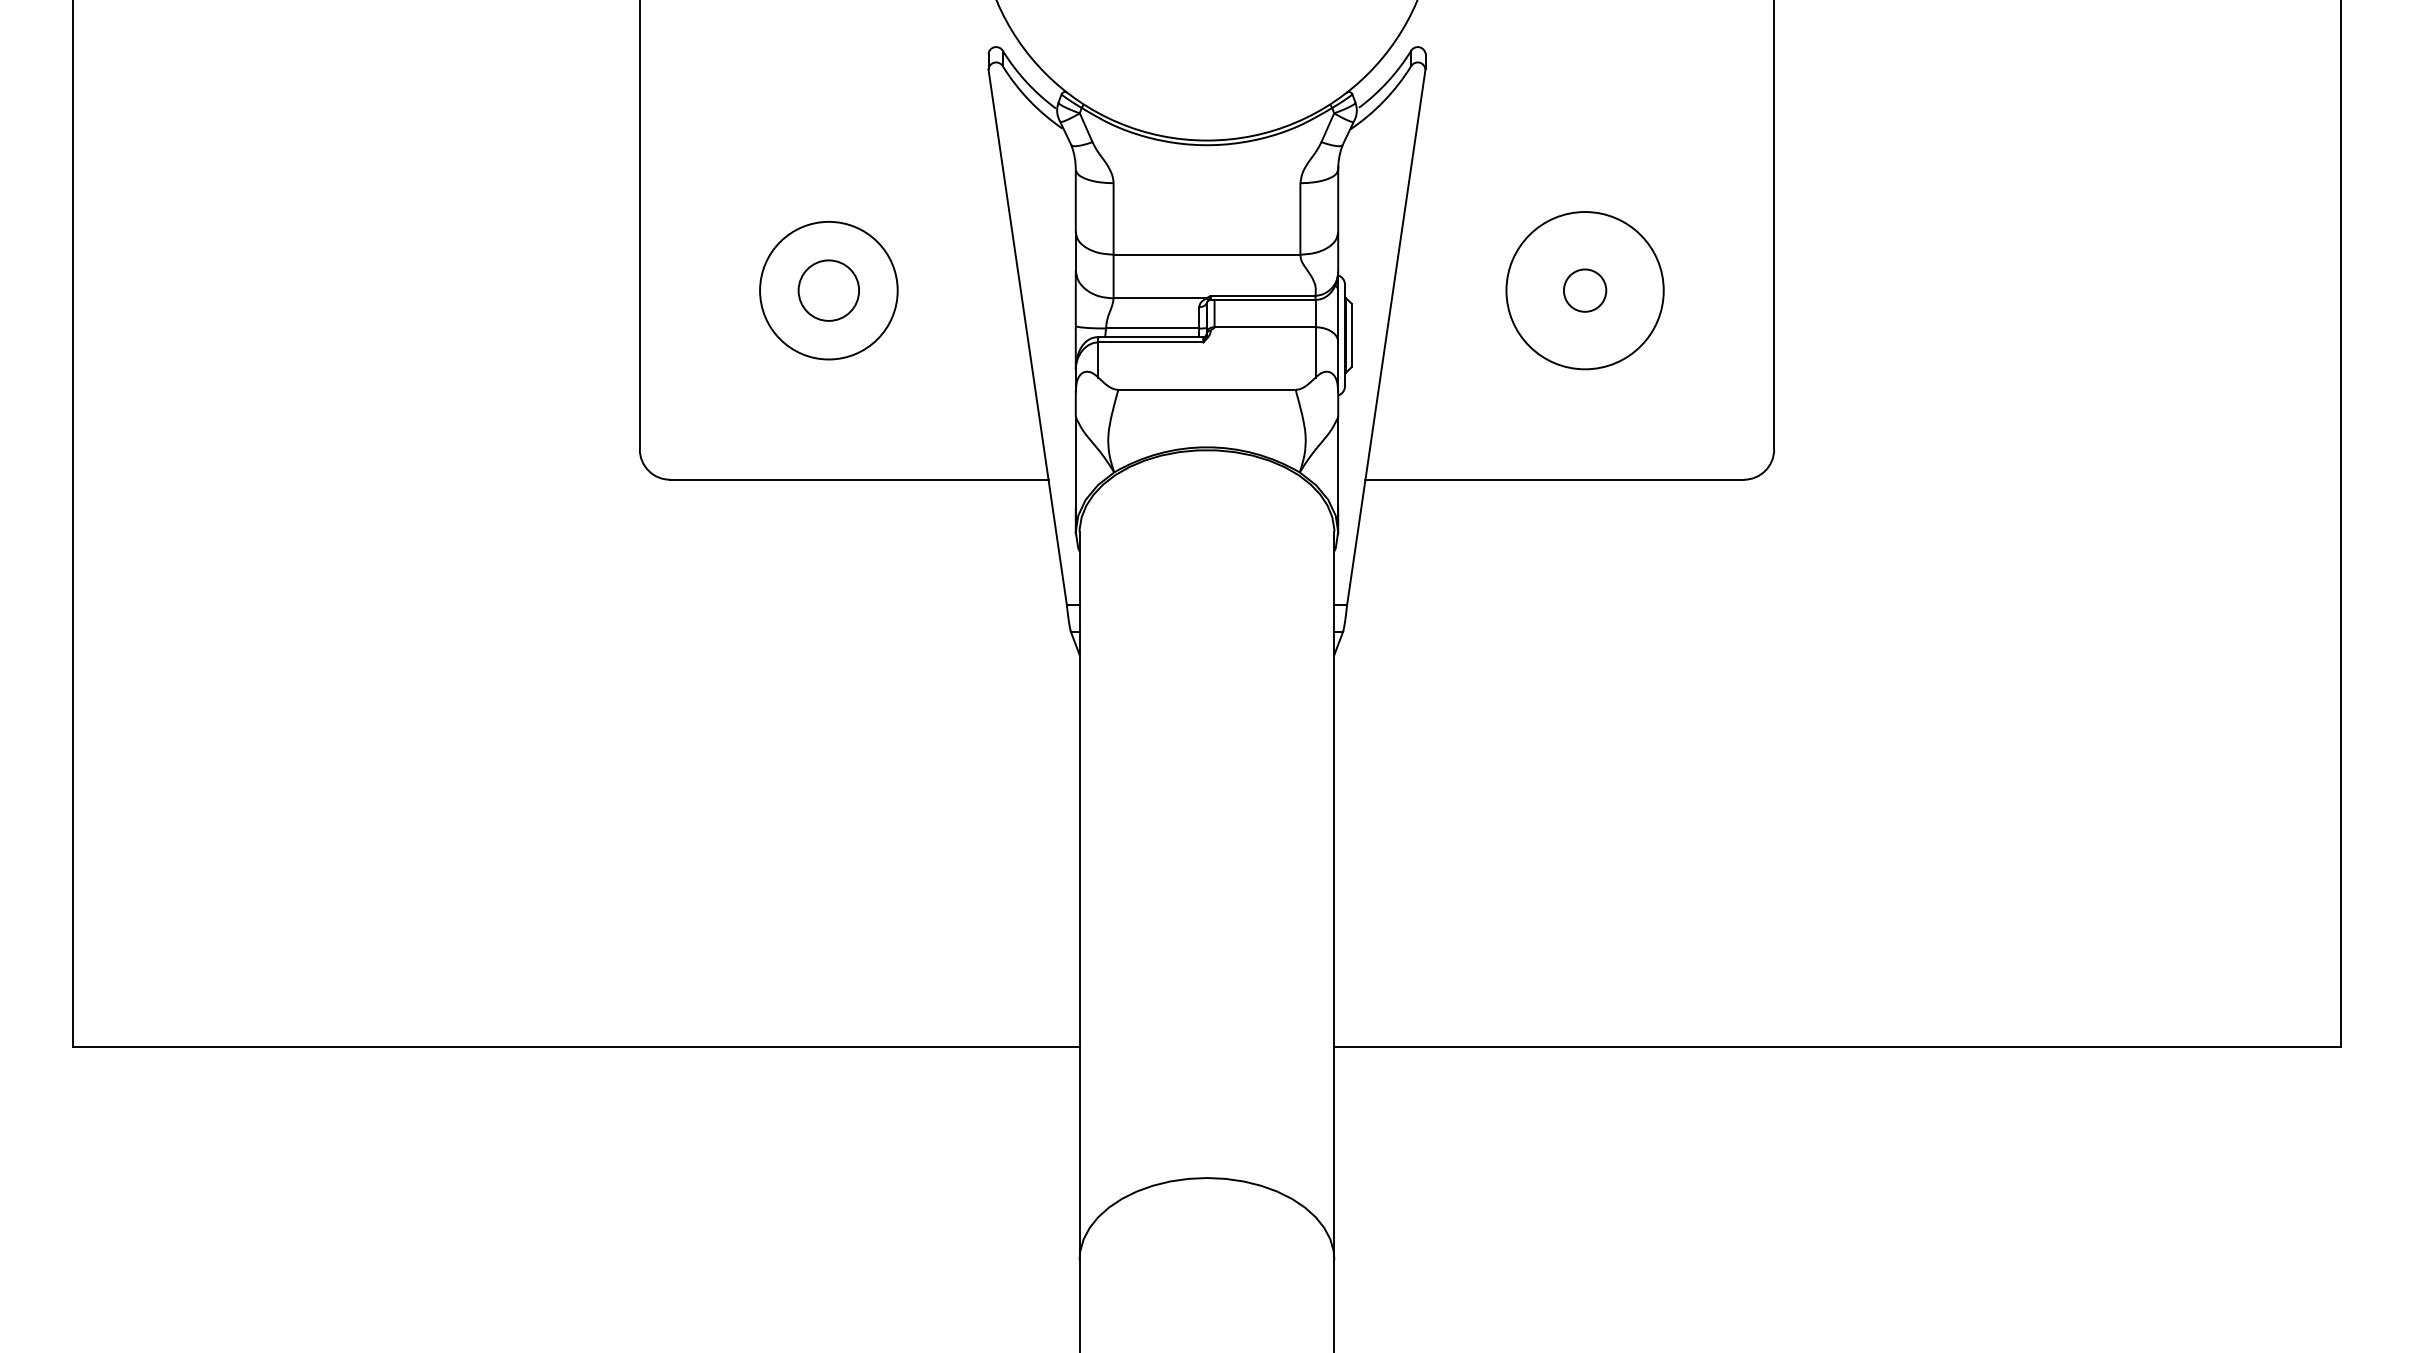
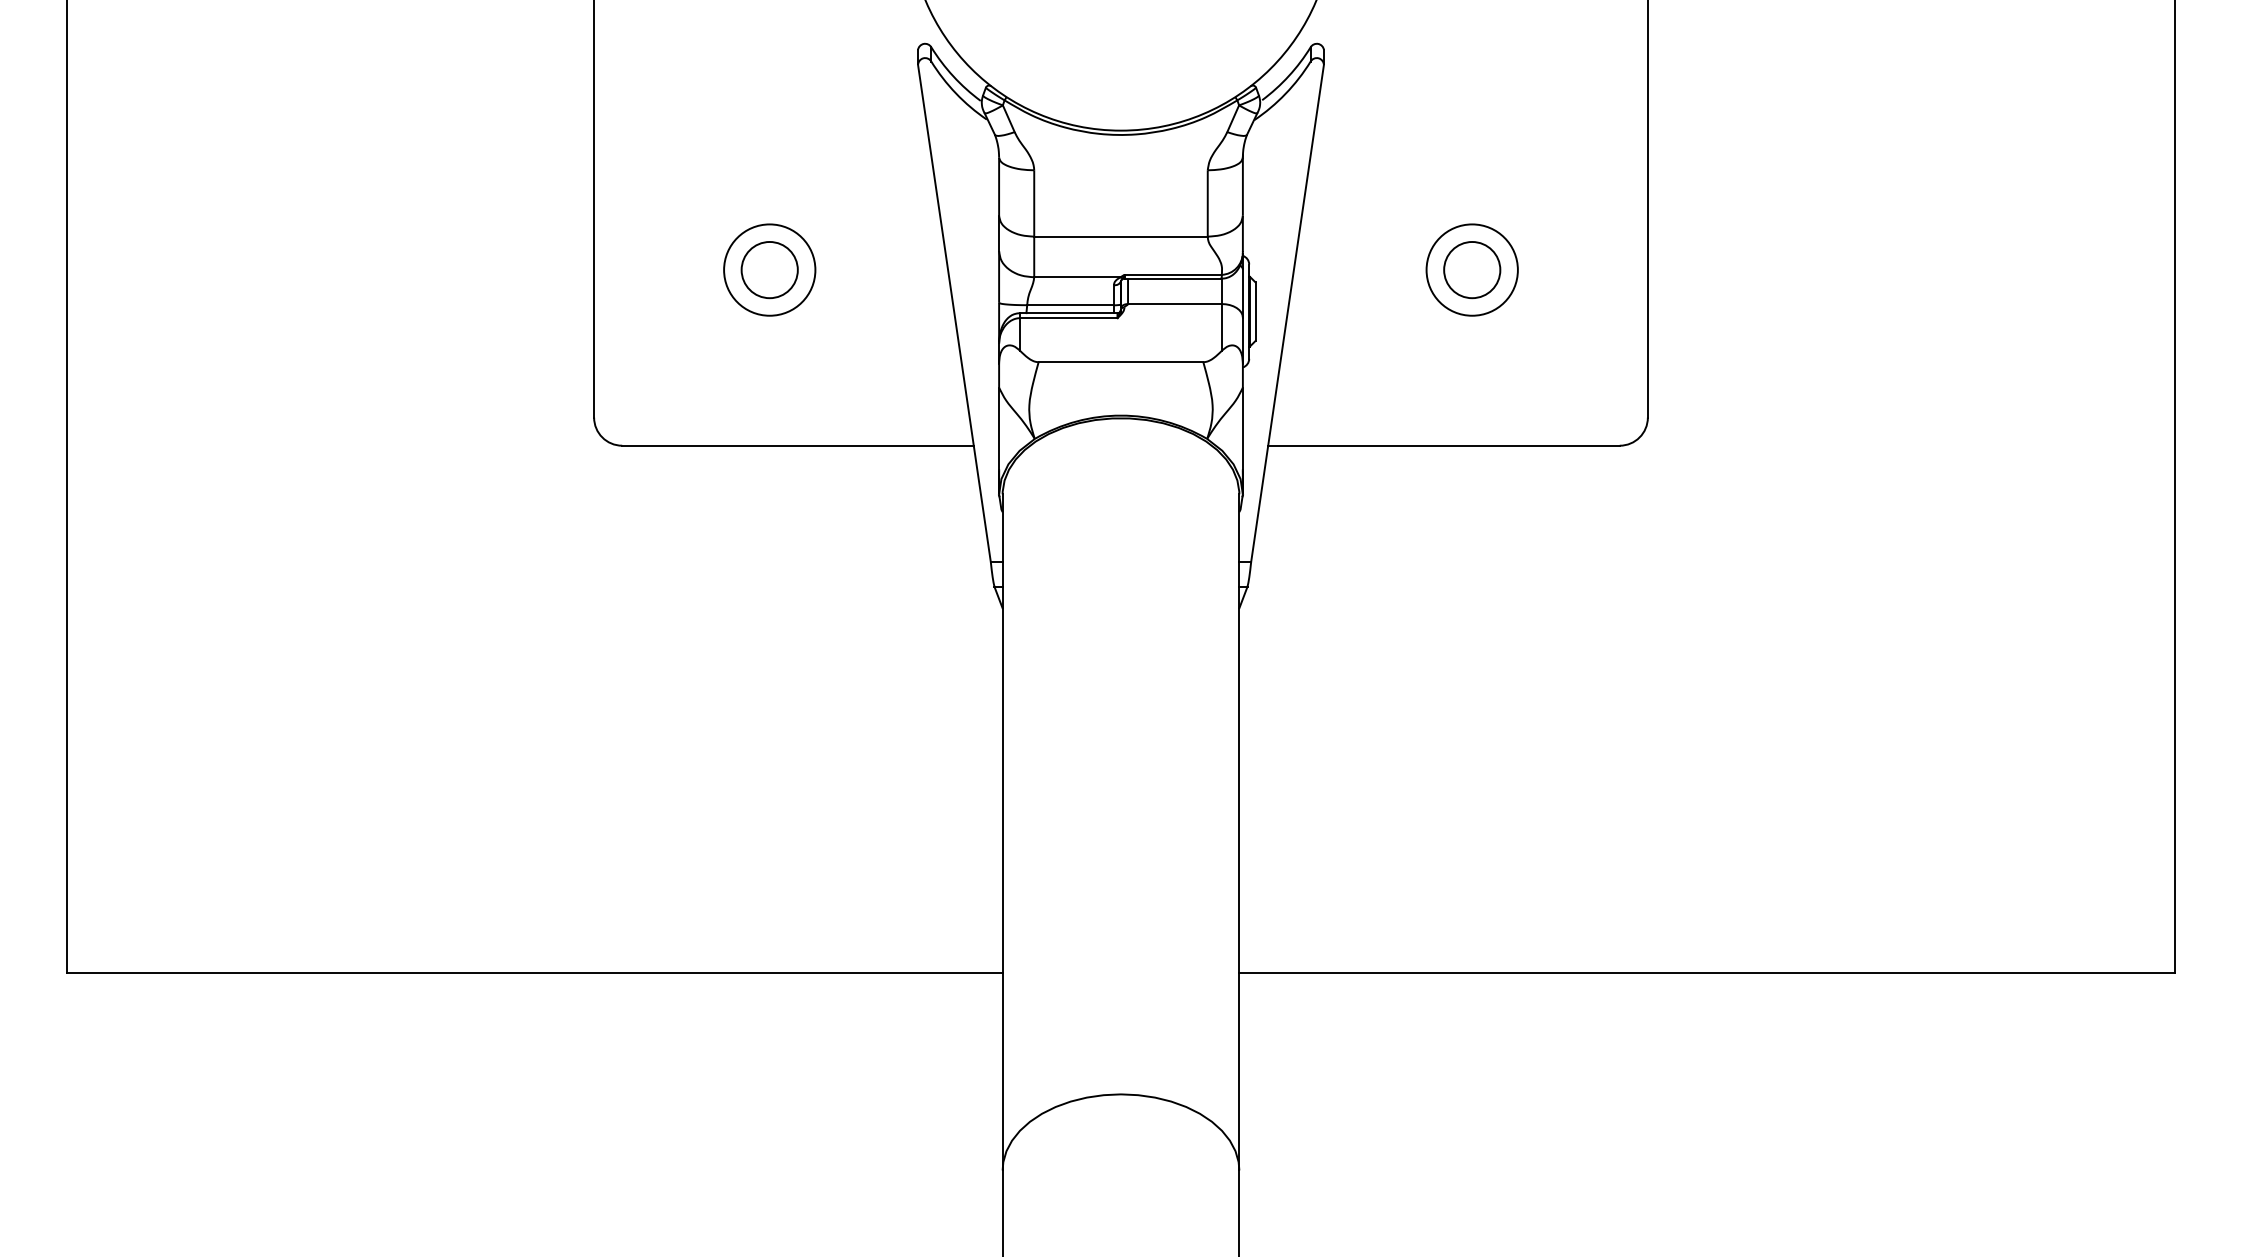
circle: (828, 290) -> (769, 269), size x0.71
circle: (1584, 290) -> (1471, 269), size x0.62
circle: (1585, 290) -> (1472, 269), size x1.43

